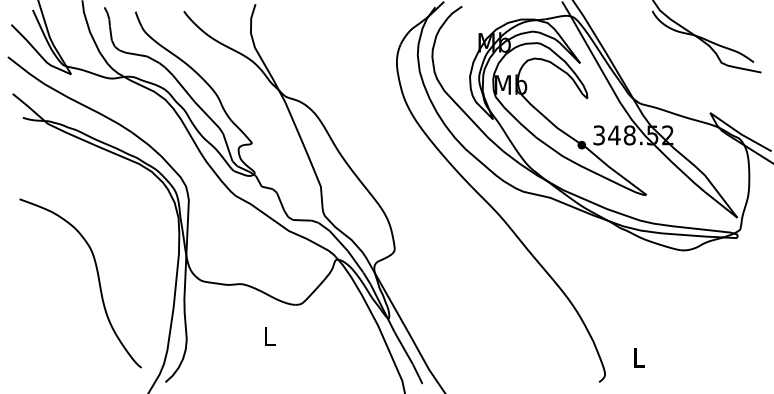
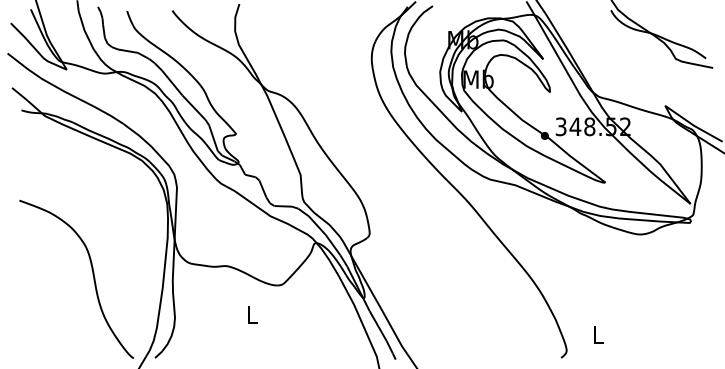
curve: (97, 279) -> (92, 275), moved

